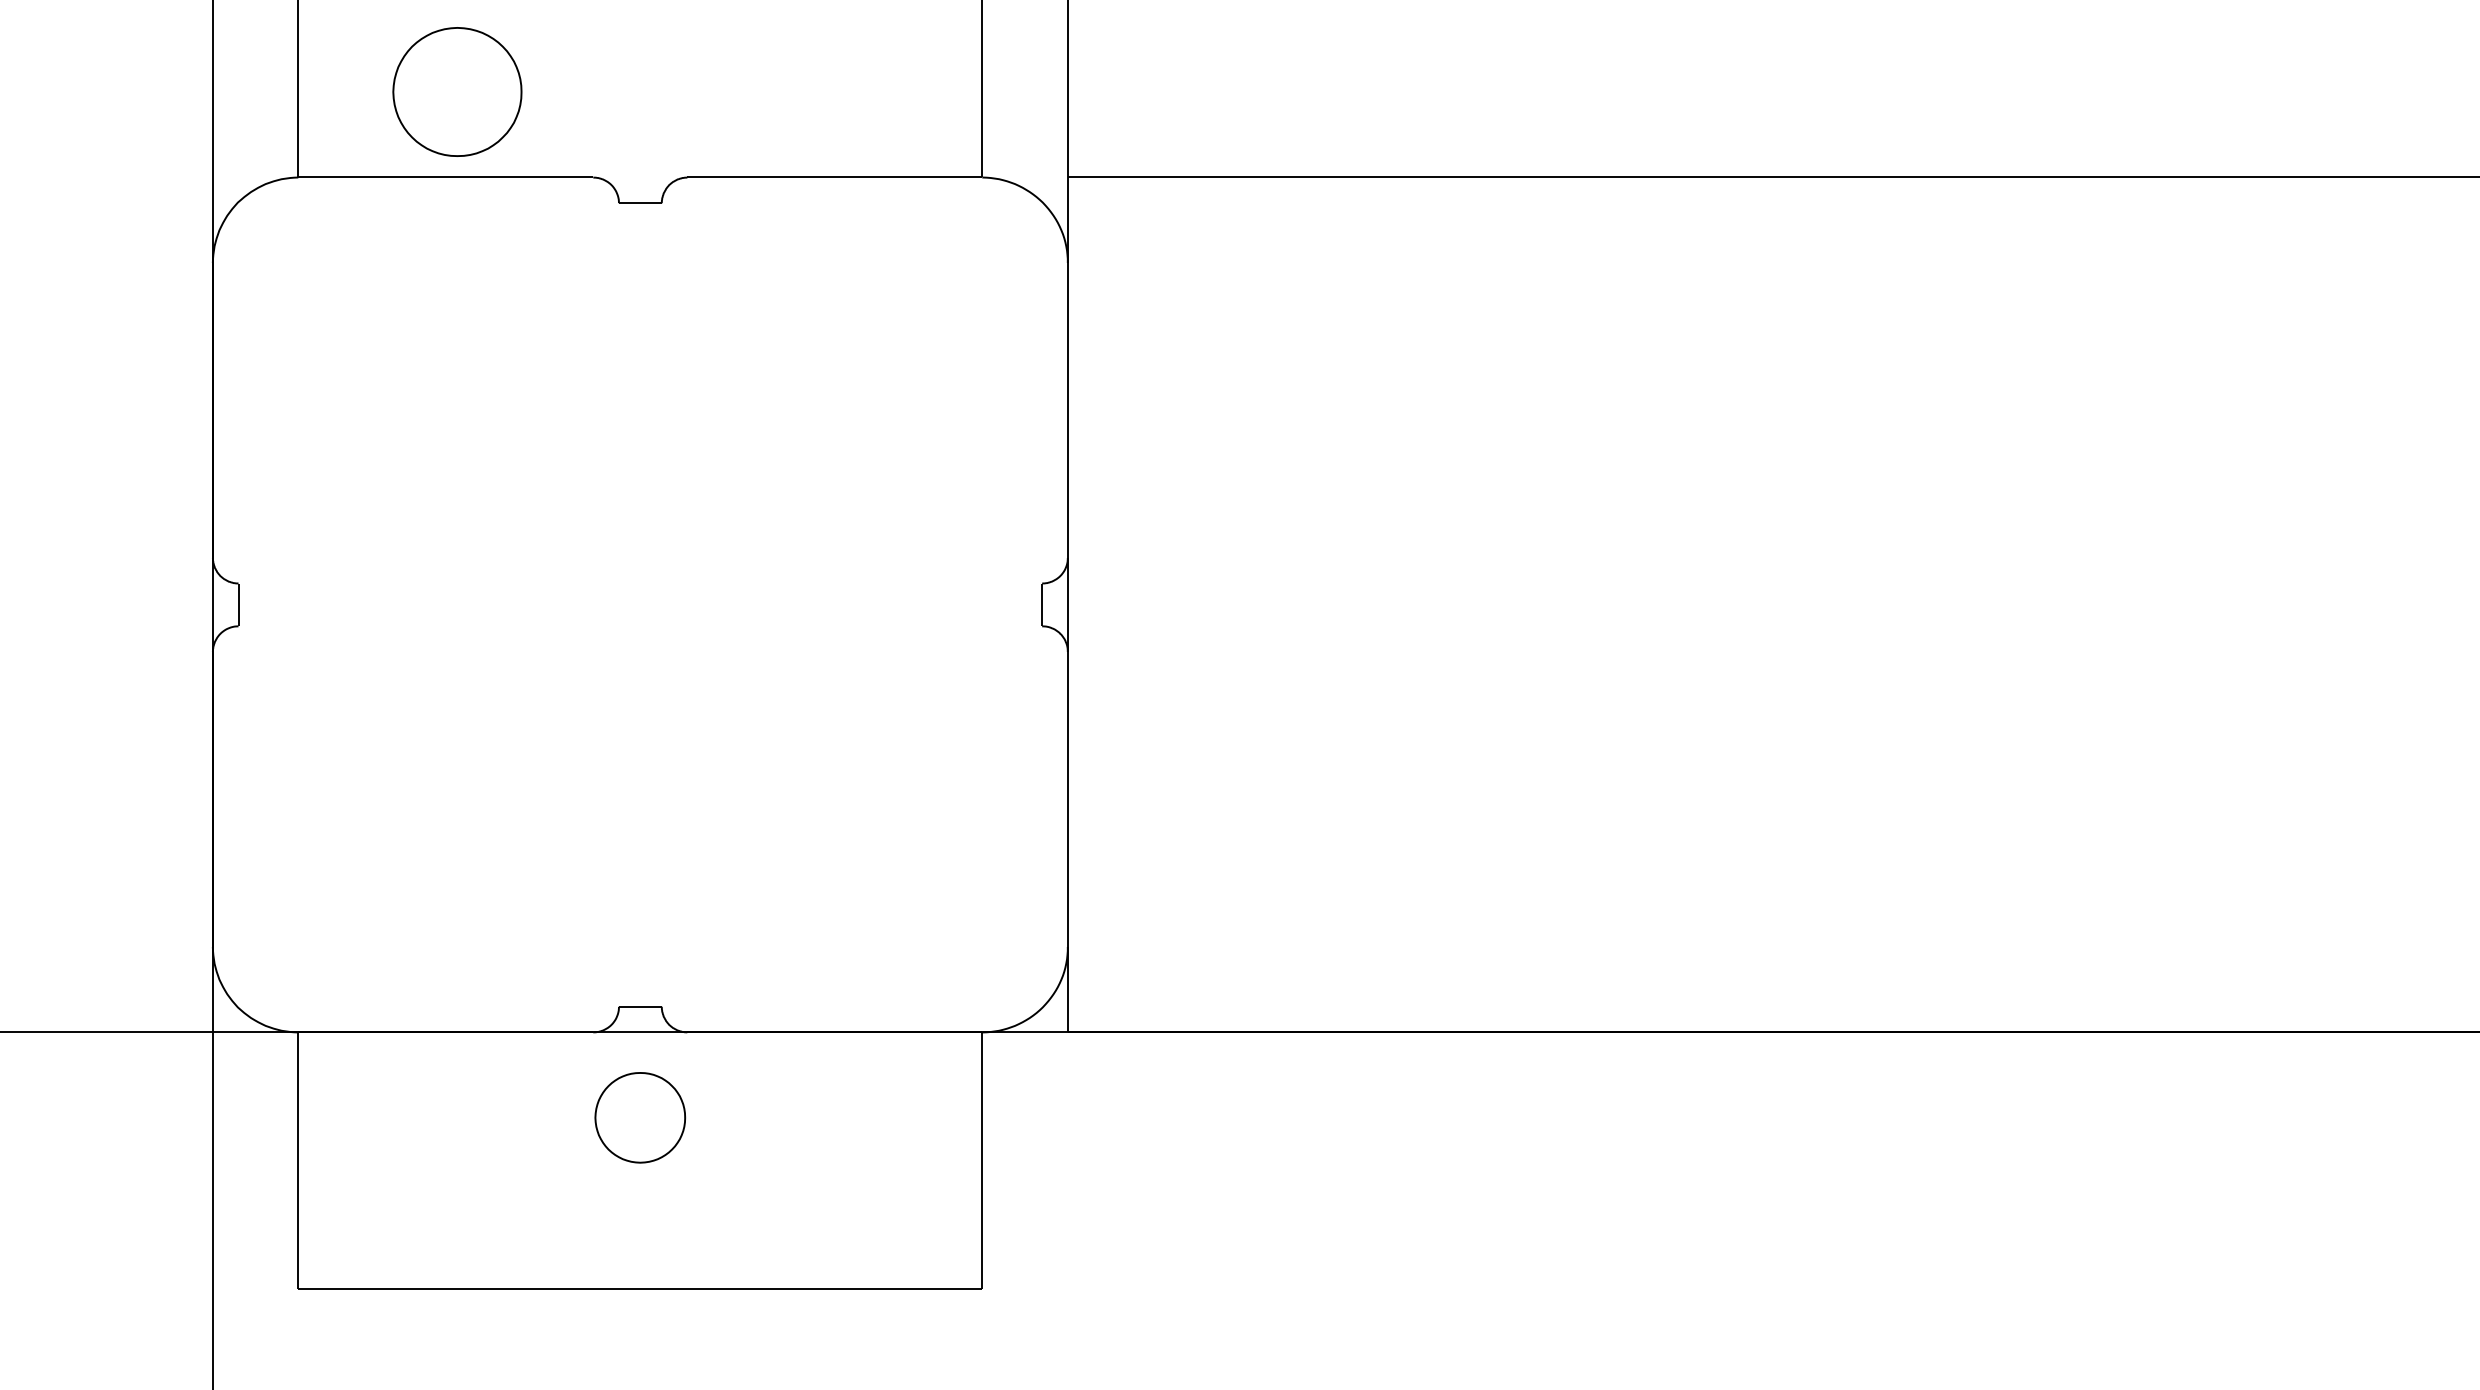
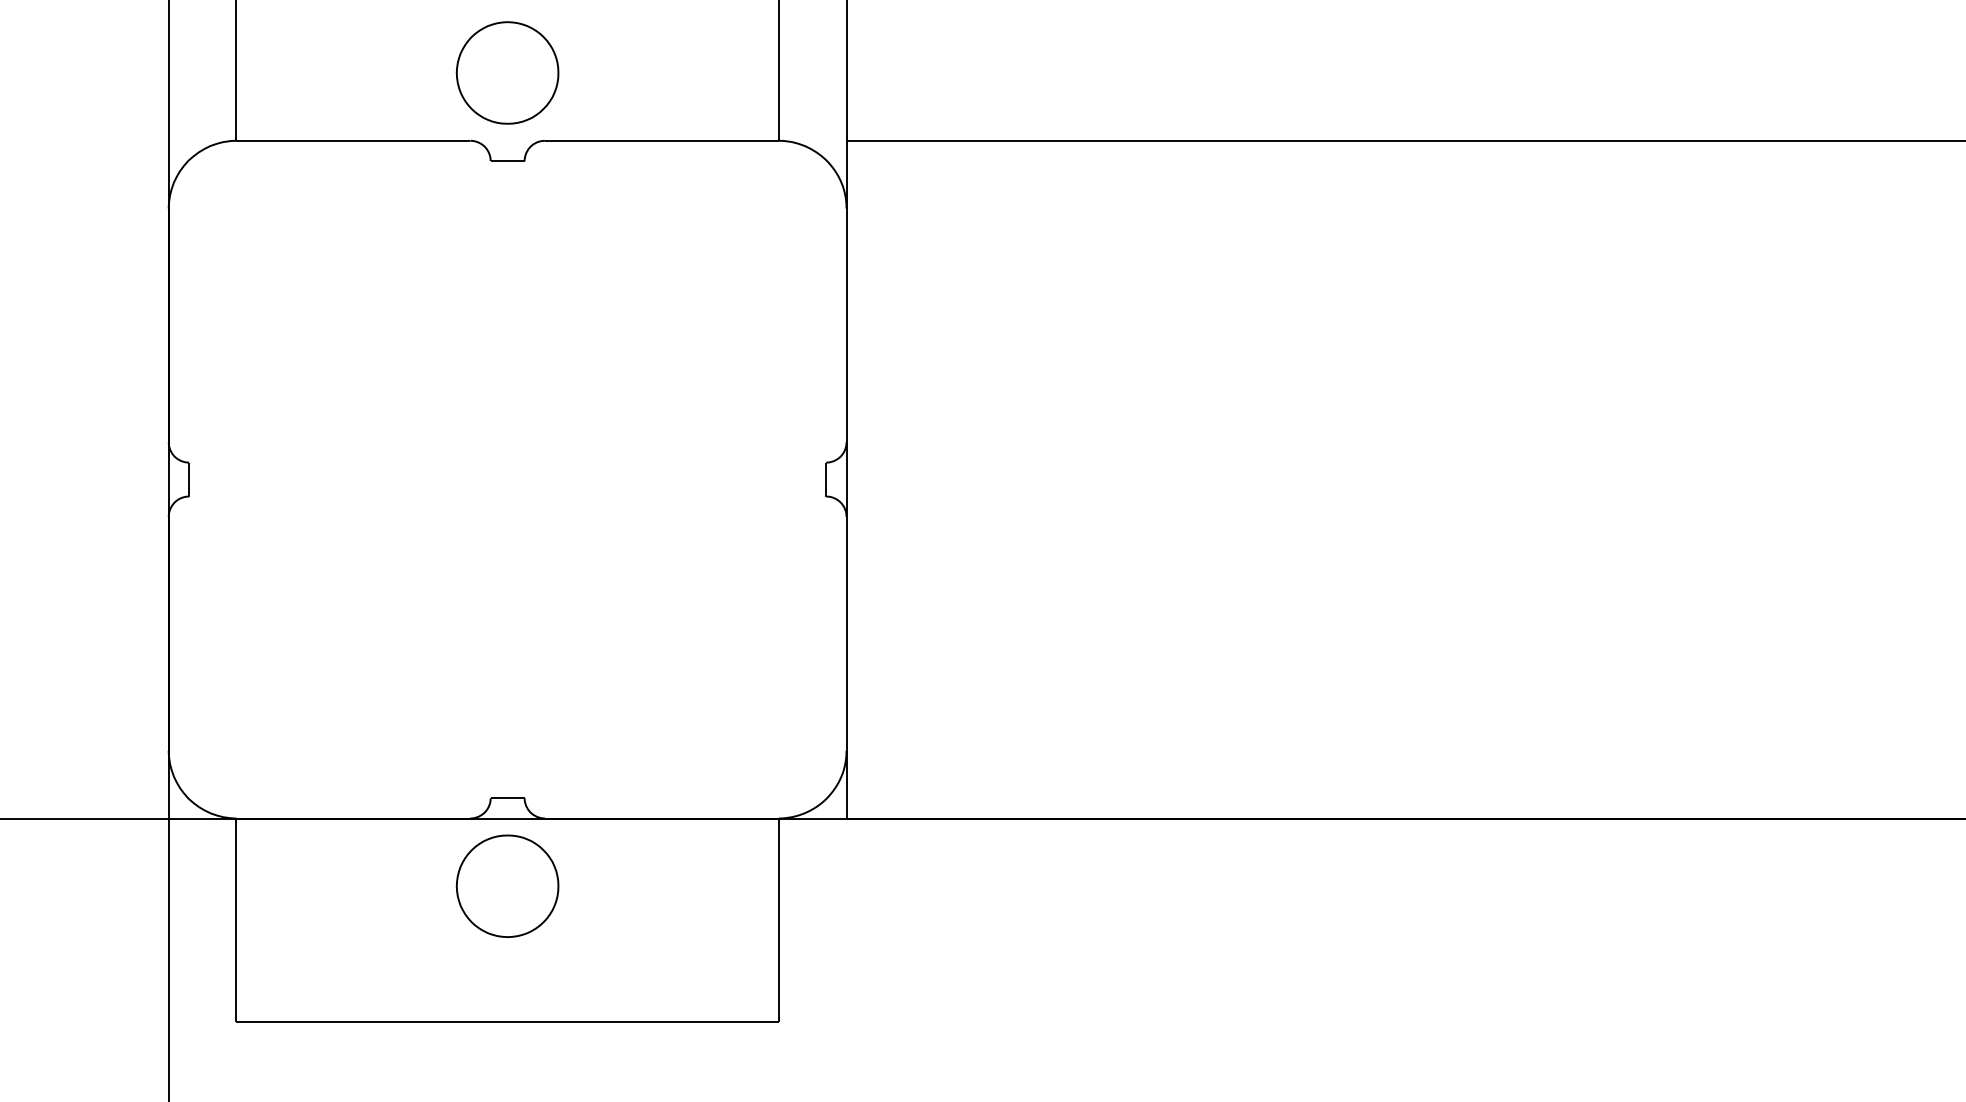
part: (457, 91) -> (507, 72), moved
part: (640, 1116) -> (507, 885), size x1.43

